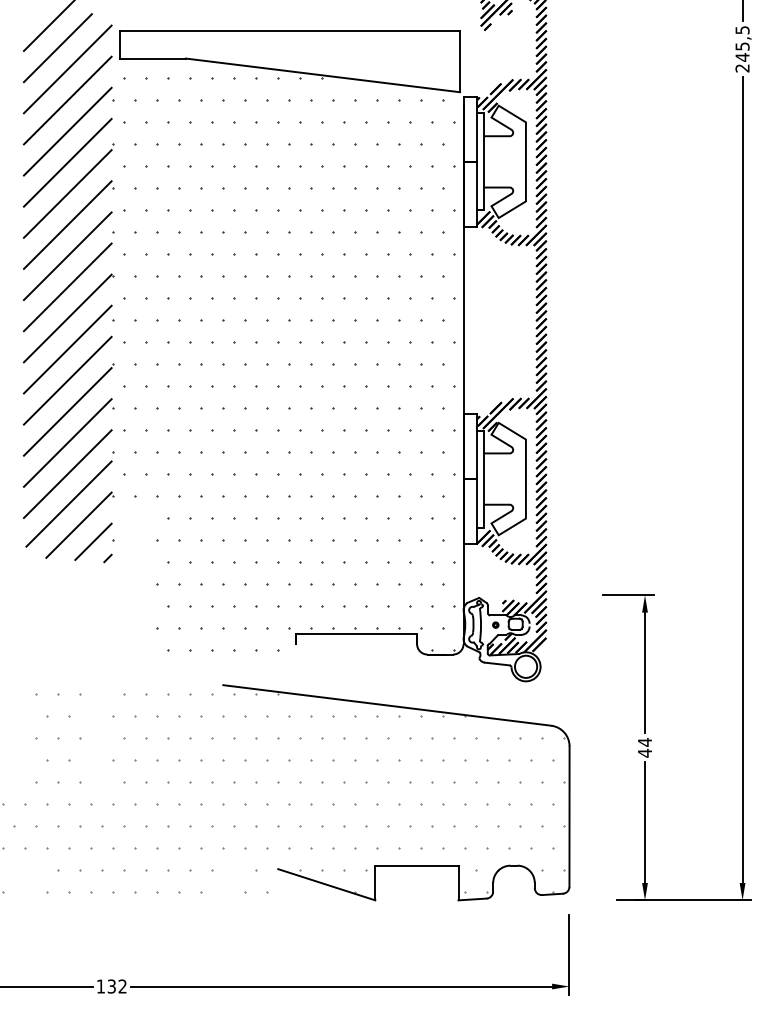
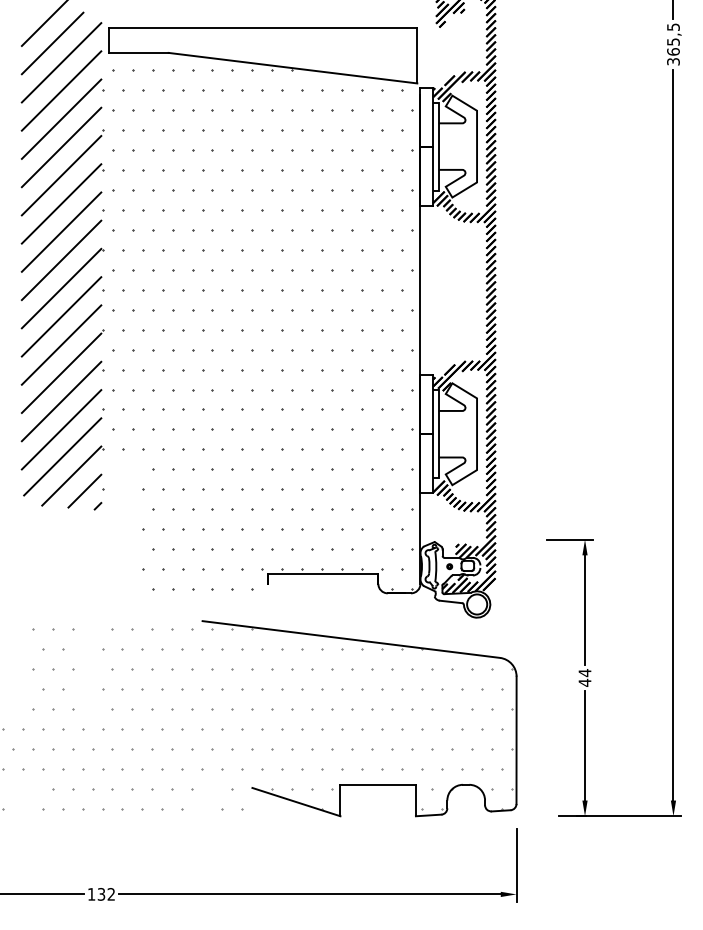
text: (742, 62) -> (673, 56), 245,5 -> 365,5

